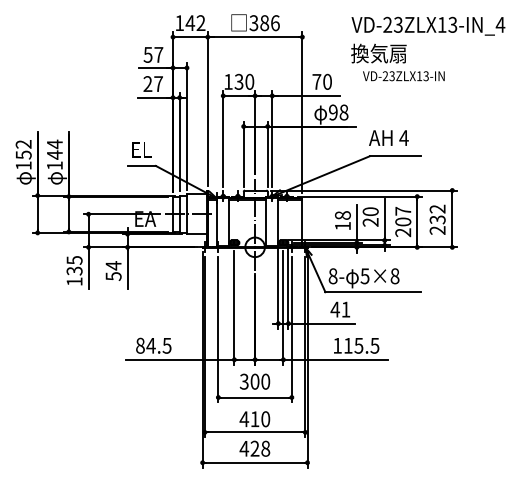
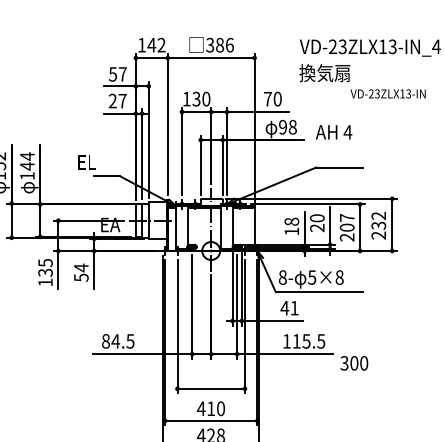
text: (403, 76) -> (387, 94), moved
text: (388, 137) -> (333, 131), moved
text: (141, 149) -> (86, 162), moved
text: (254, 381) -> (353, 363), moved

